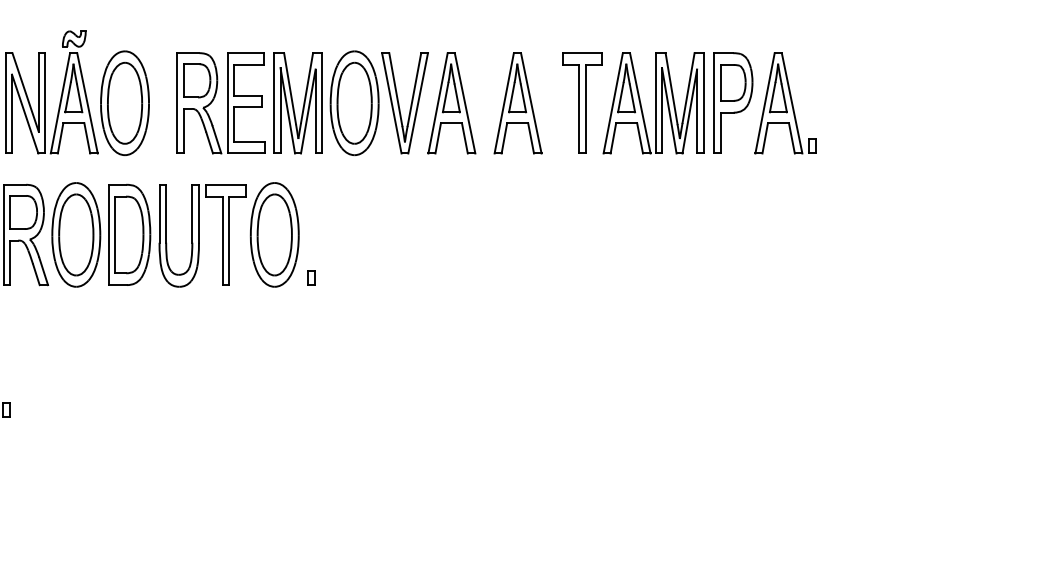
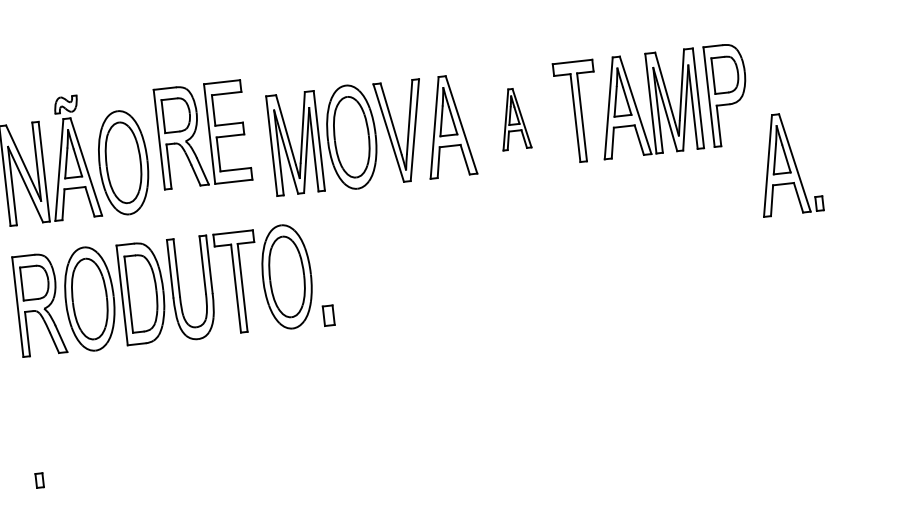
part: (227, 103) -> (209, 134), moved
part: (517, 103) -> (513, 119), size x0.6
part: (785, 103) -> (788, 163), moved
part: (311, 277) -> (328, 315), size x1.4

